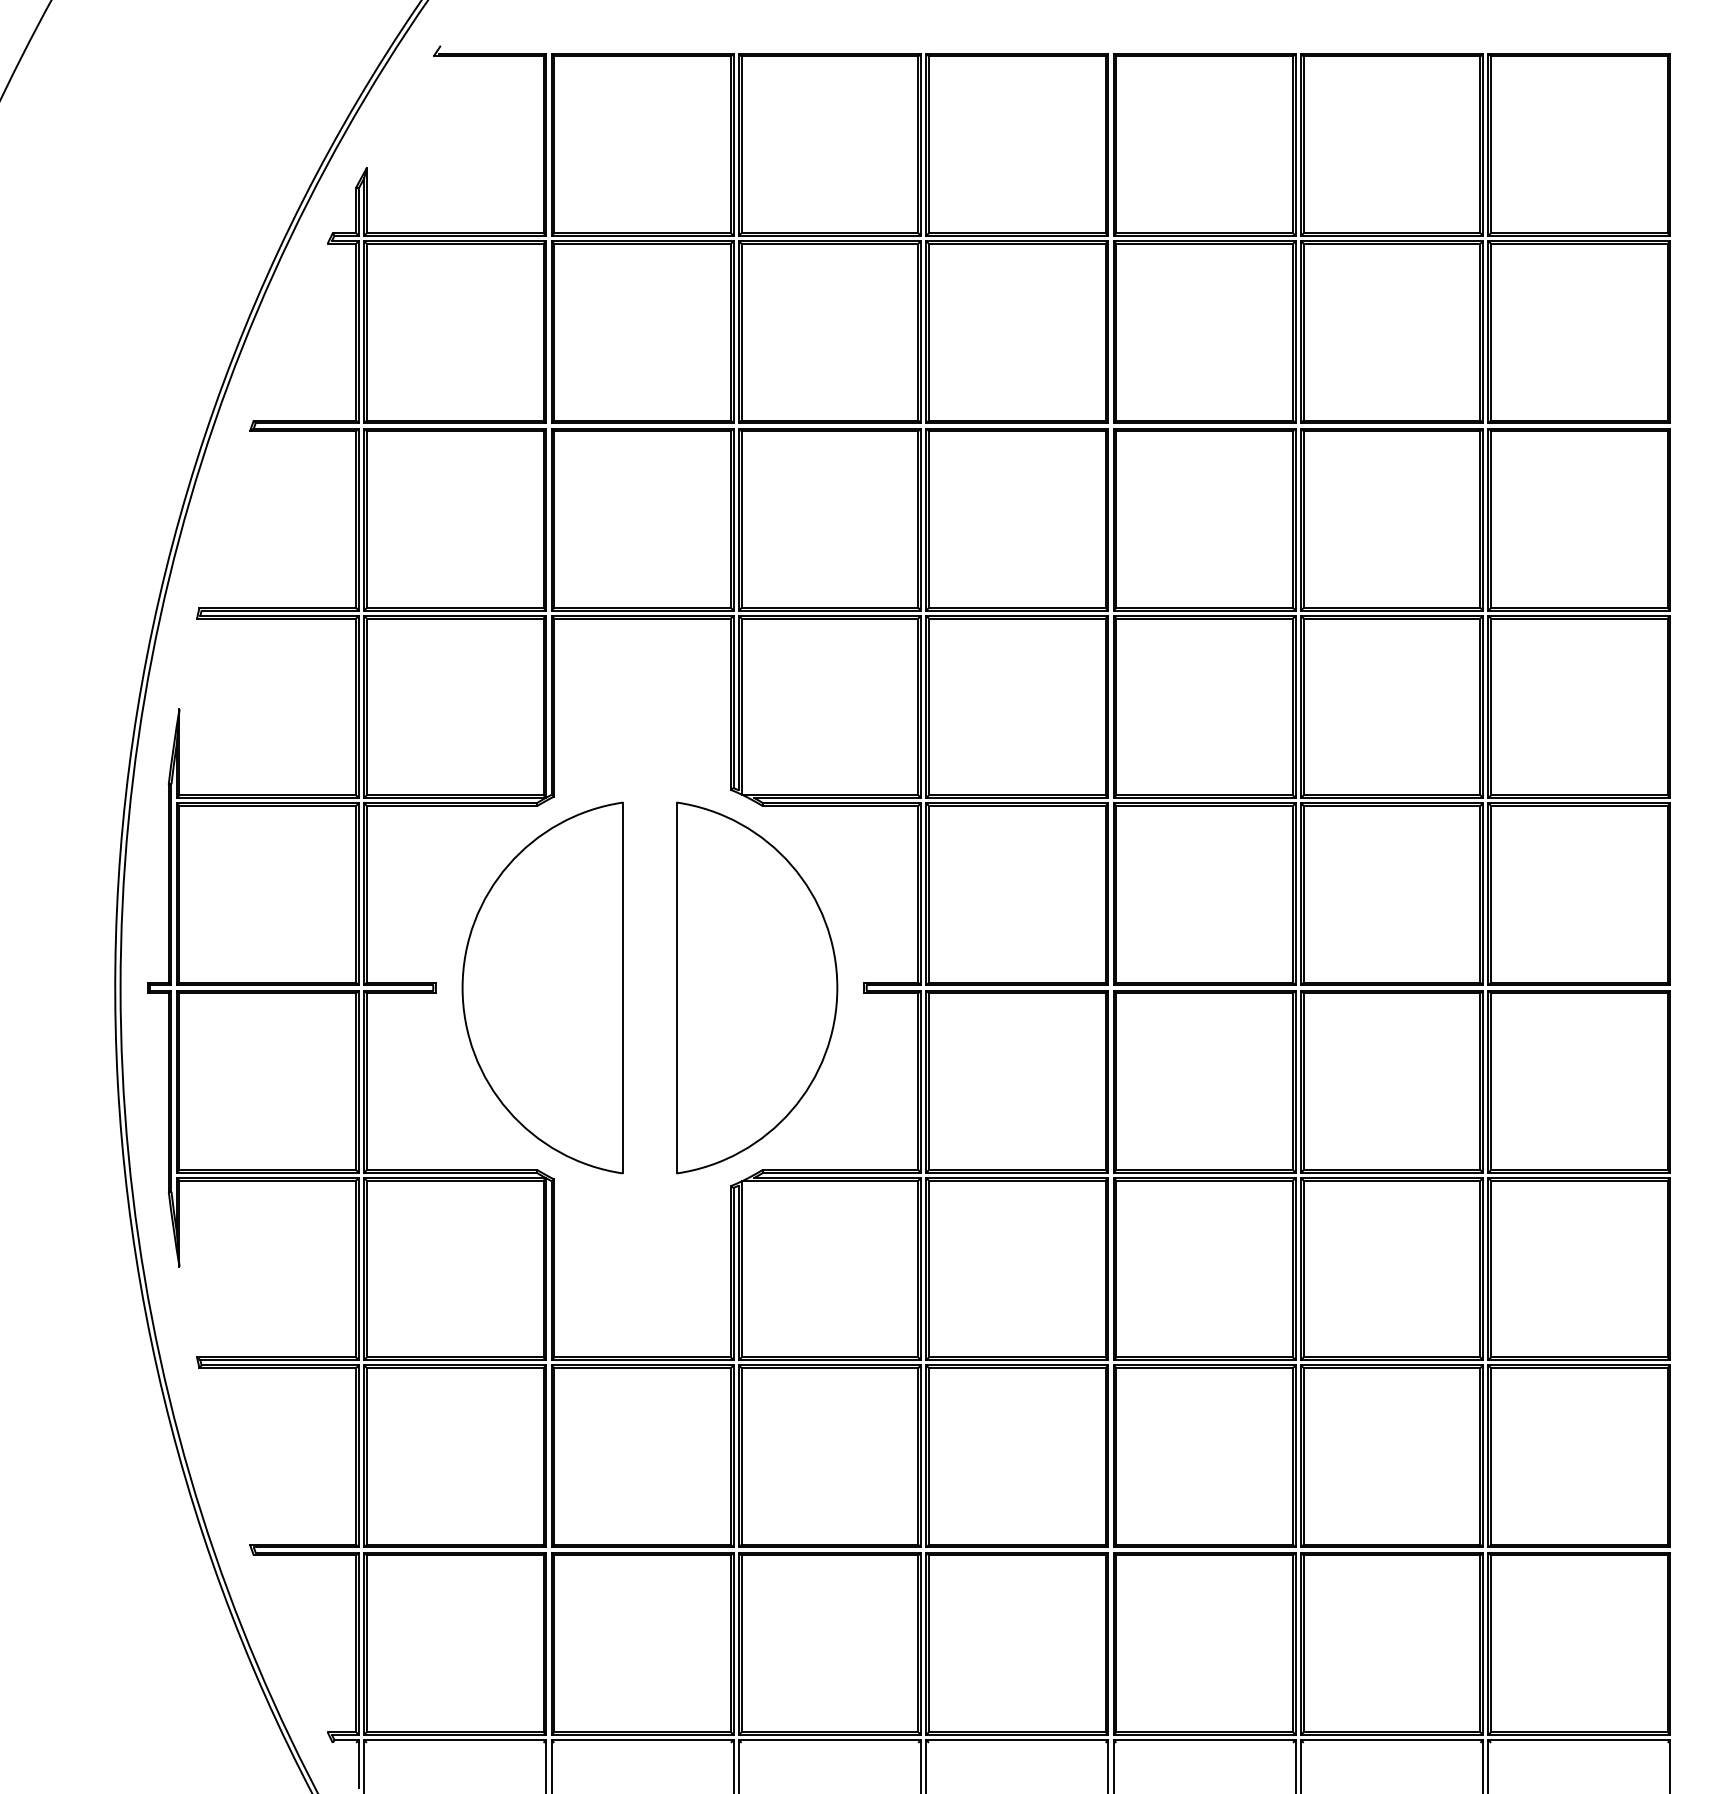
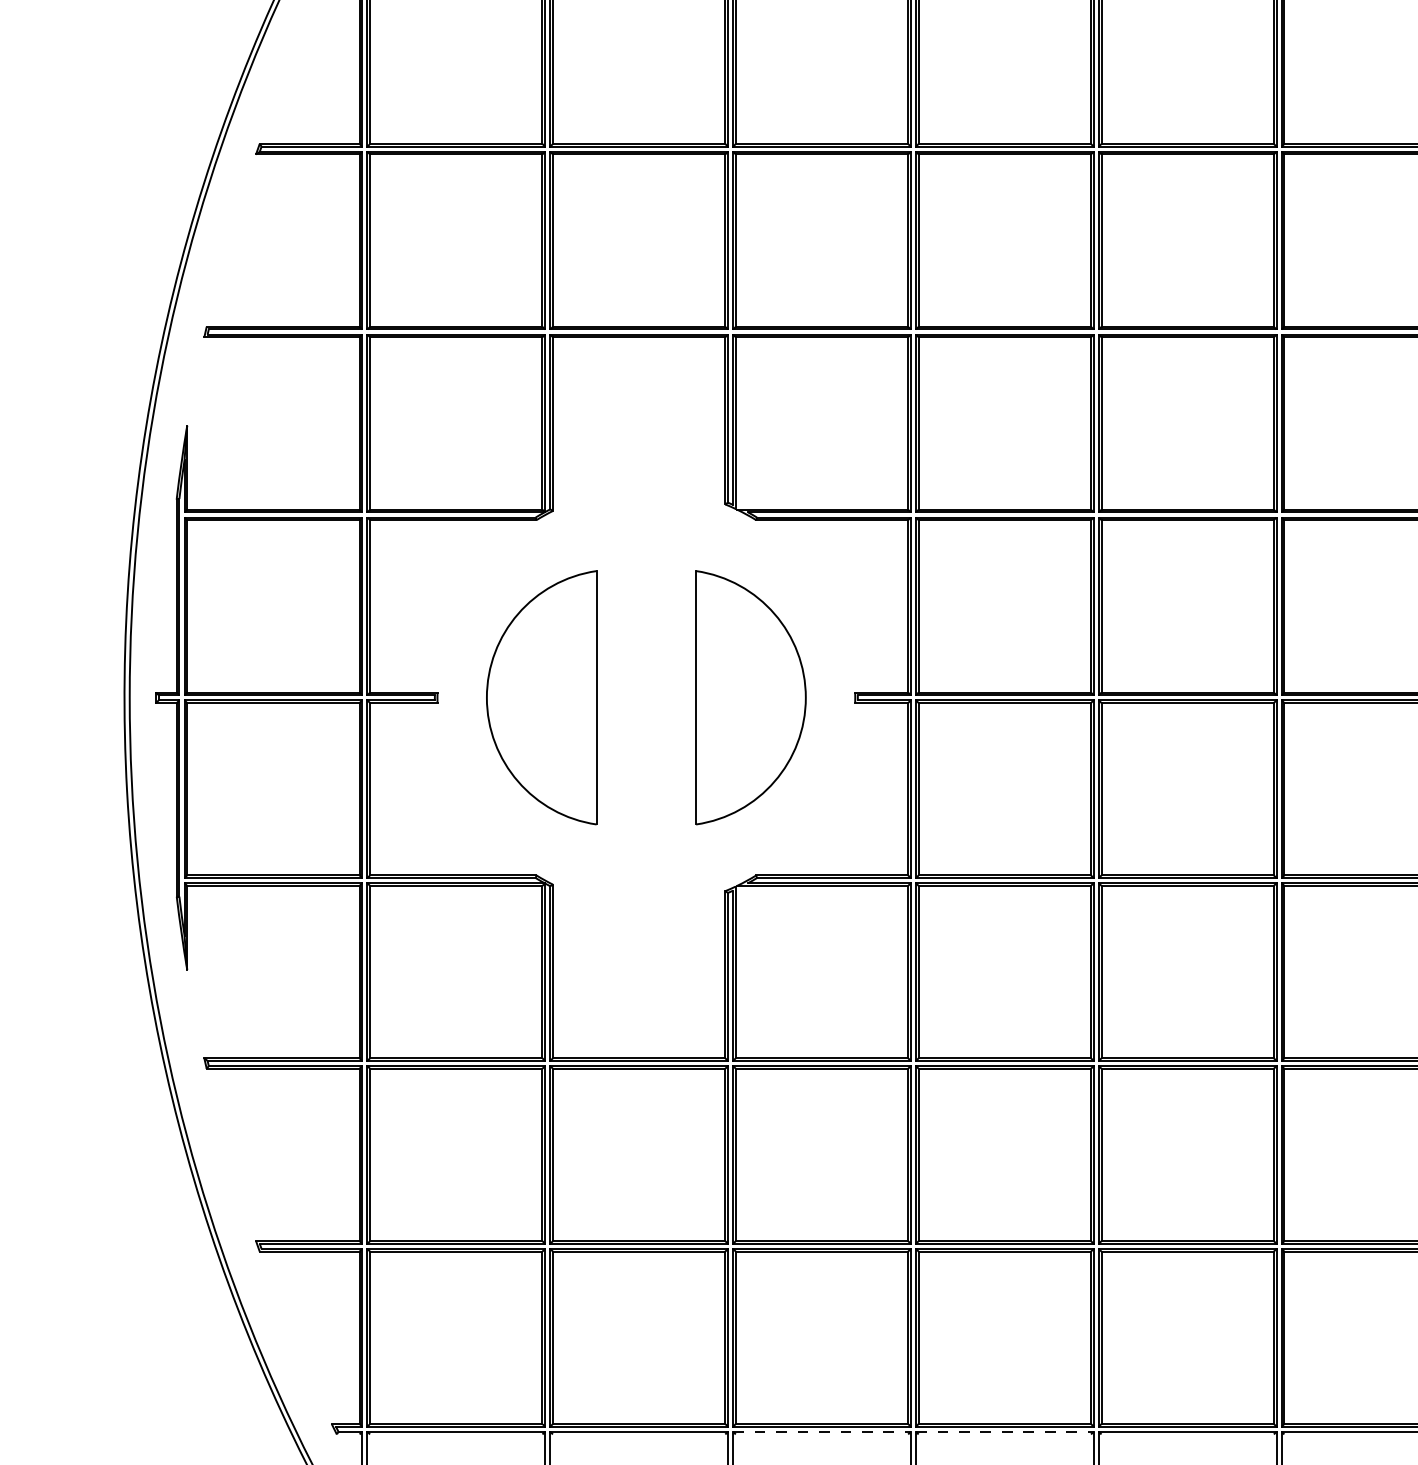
part: (542, 987) -> (541, 697), size x0.7
part: (757, 987) -> (751, 697), size x0.7
line: (830, 1740) -> (822, 1432), solid -> dashed
line: (1017, 1740) -> (1005, 1432), solid -> dashed

